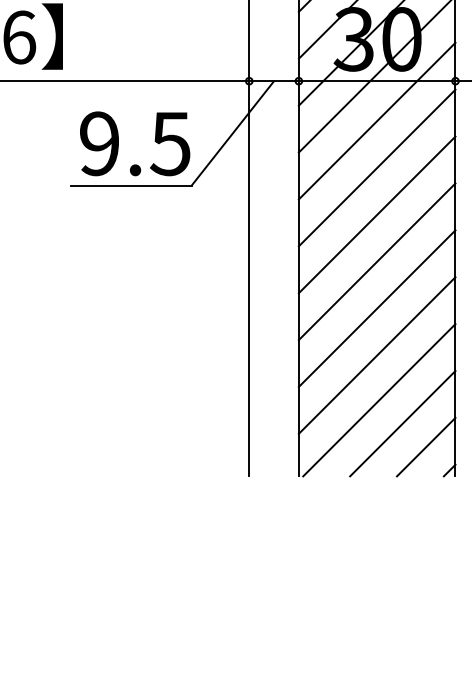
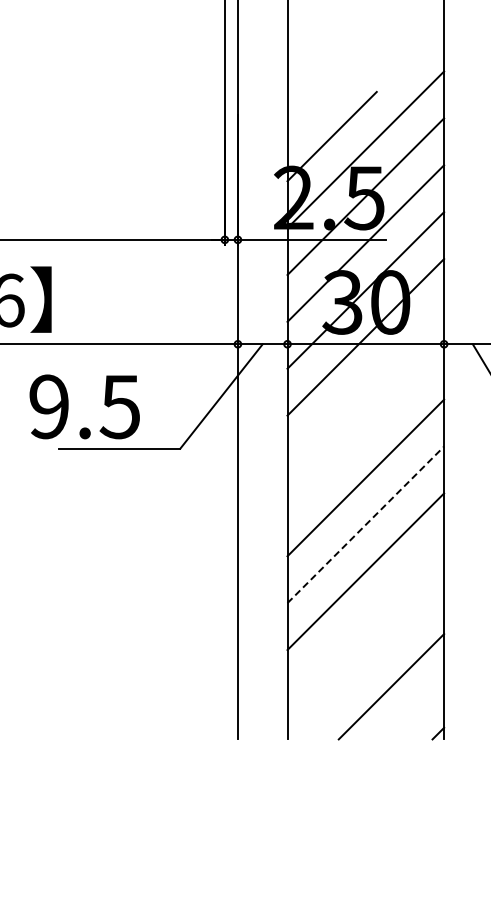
line: (376, 120) -> (365, 383), removed
text: (134, 143) -> (84, 406), moved
line: (376, 167) -> (365, 430), removed
line: (376, 261) -> (365, 524), solid -> dashed
line: (376, 355) -> (365, 618), removed
line: (378, 400) -> (367, 663), removed
line: (425, 446) -> (414, 709), removed

